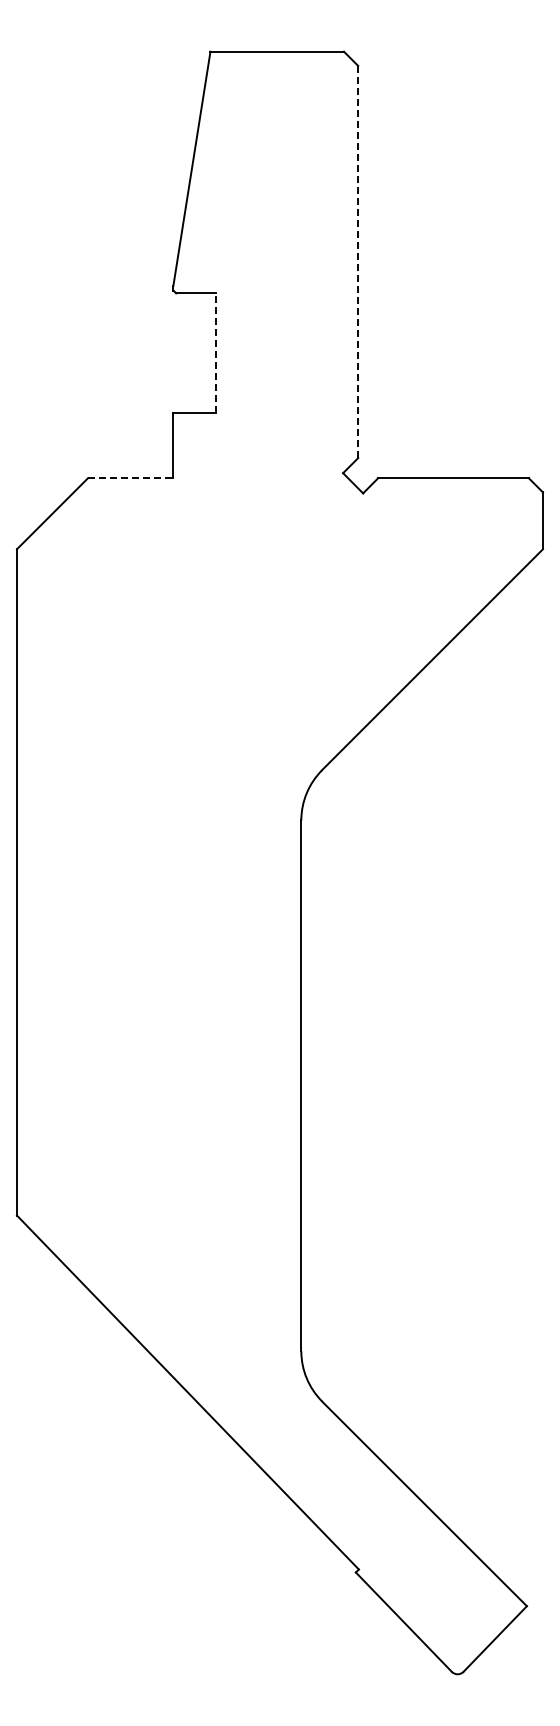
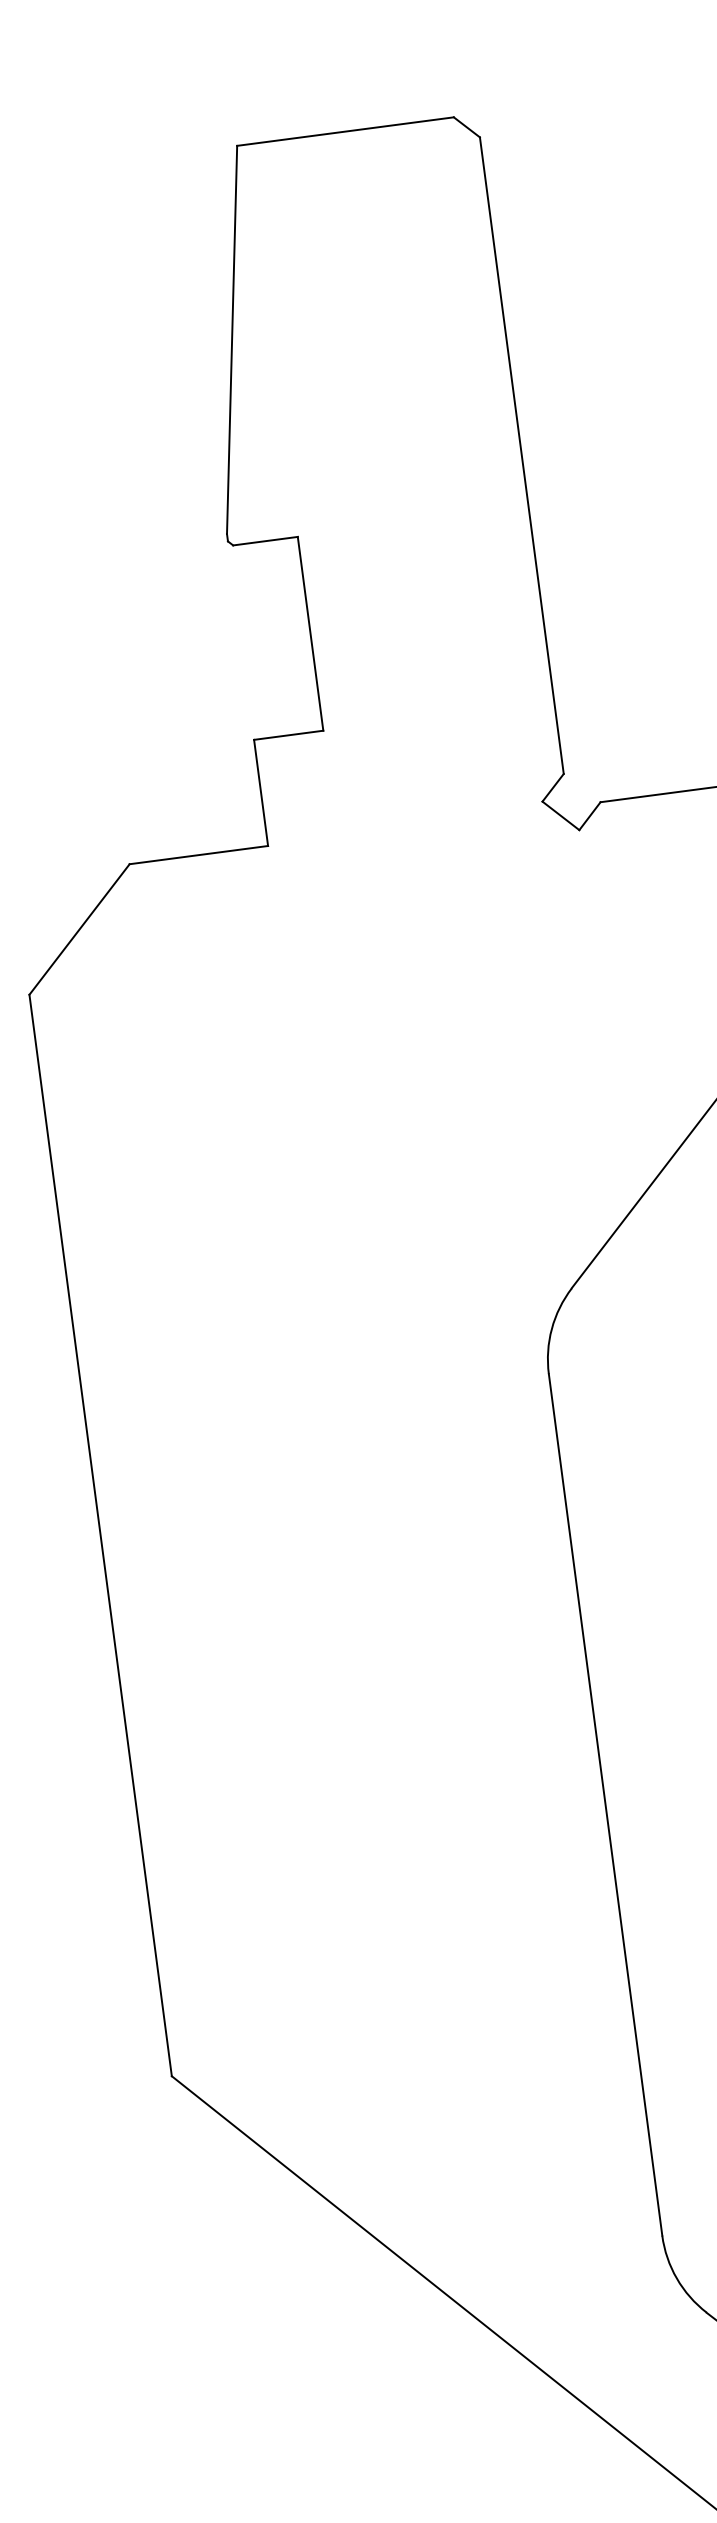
line: (358, 262) -> (522, 456), dashed -> solid
line: (216, 353) -> (311, 634), dashed -> solid
line: (130, 478) -> (198, 855), dashed -> solid

